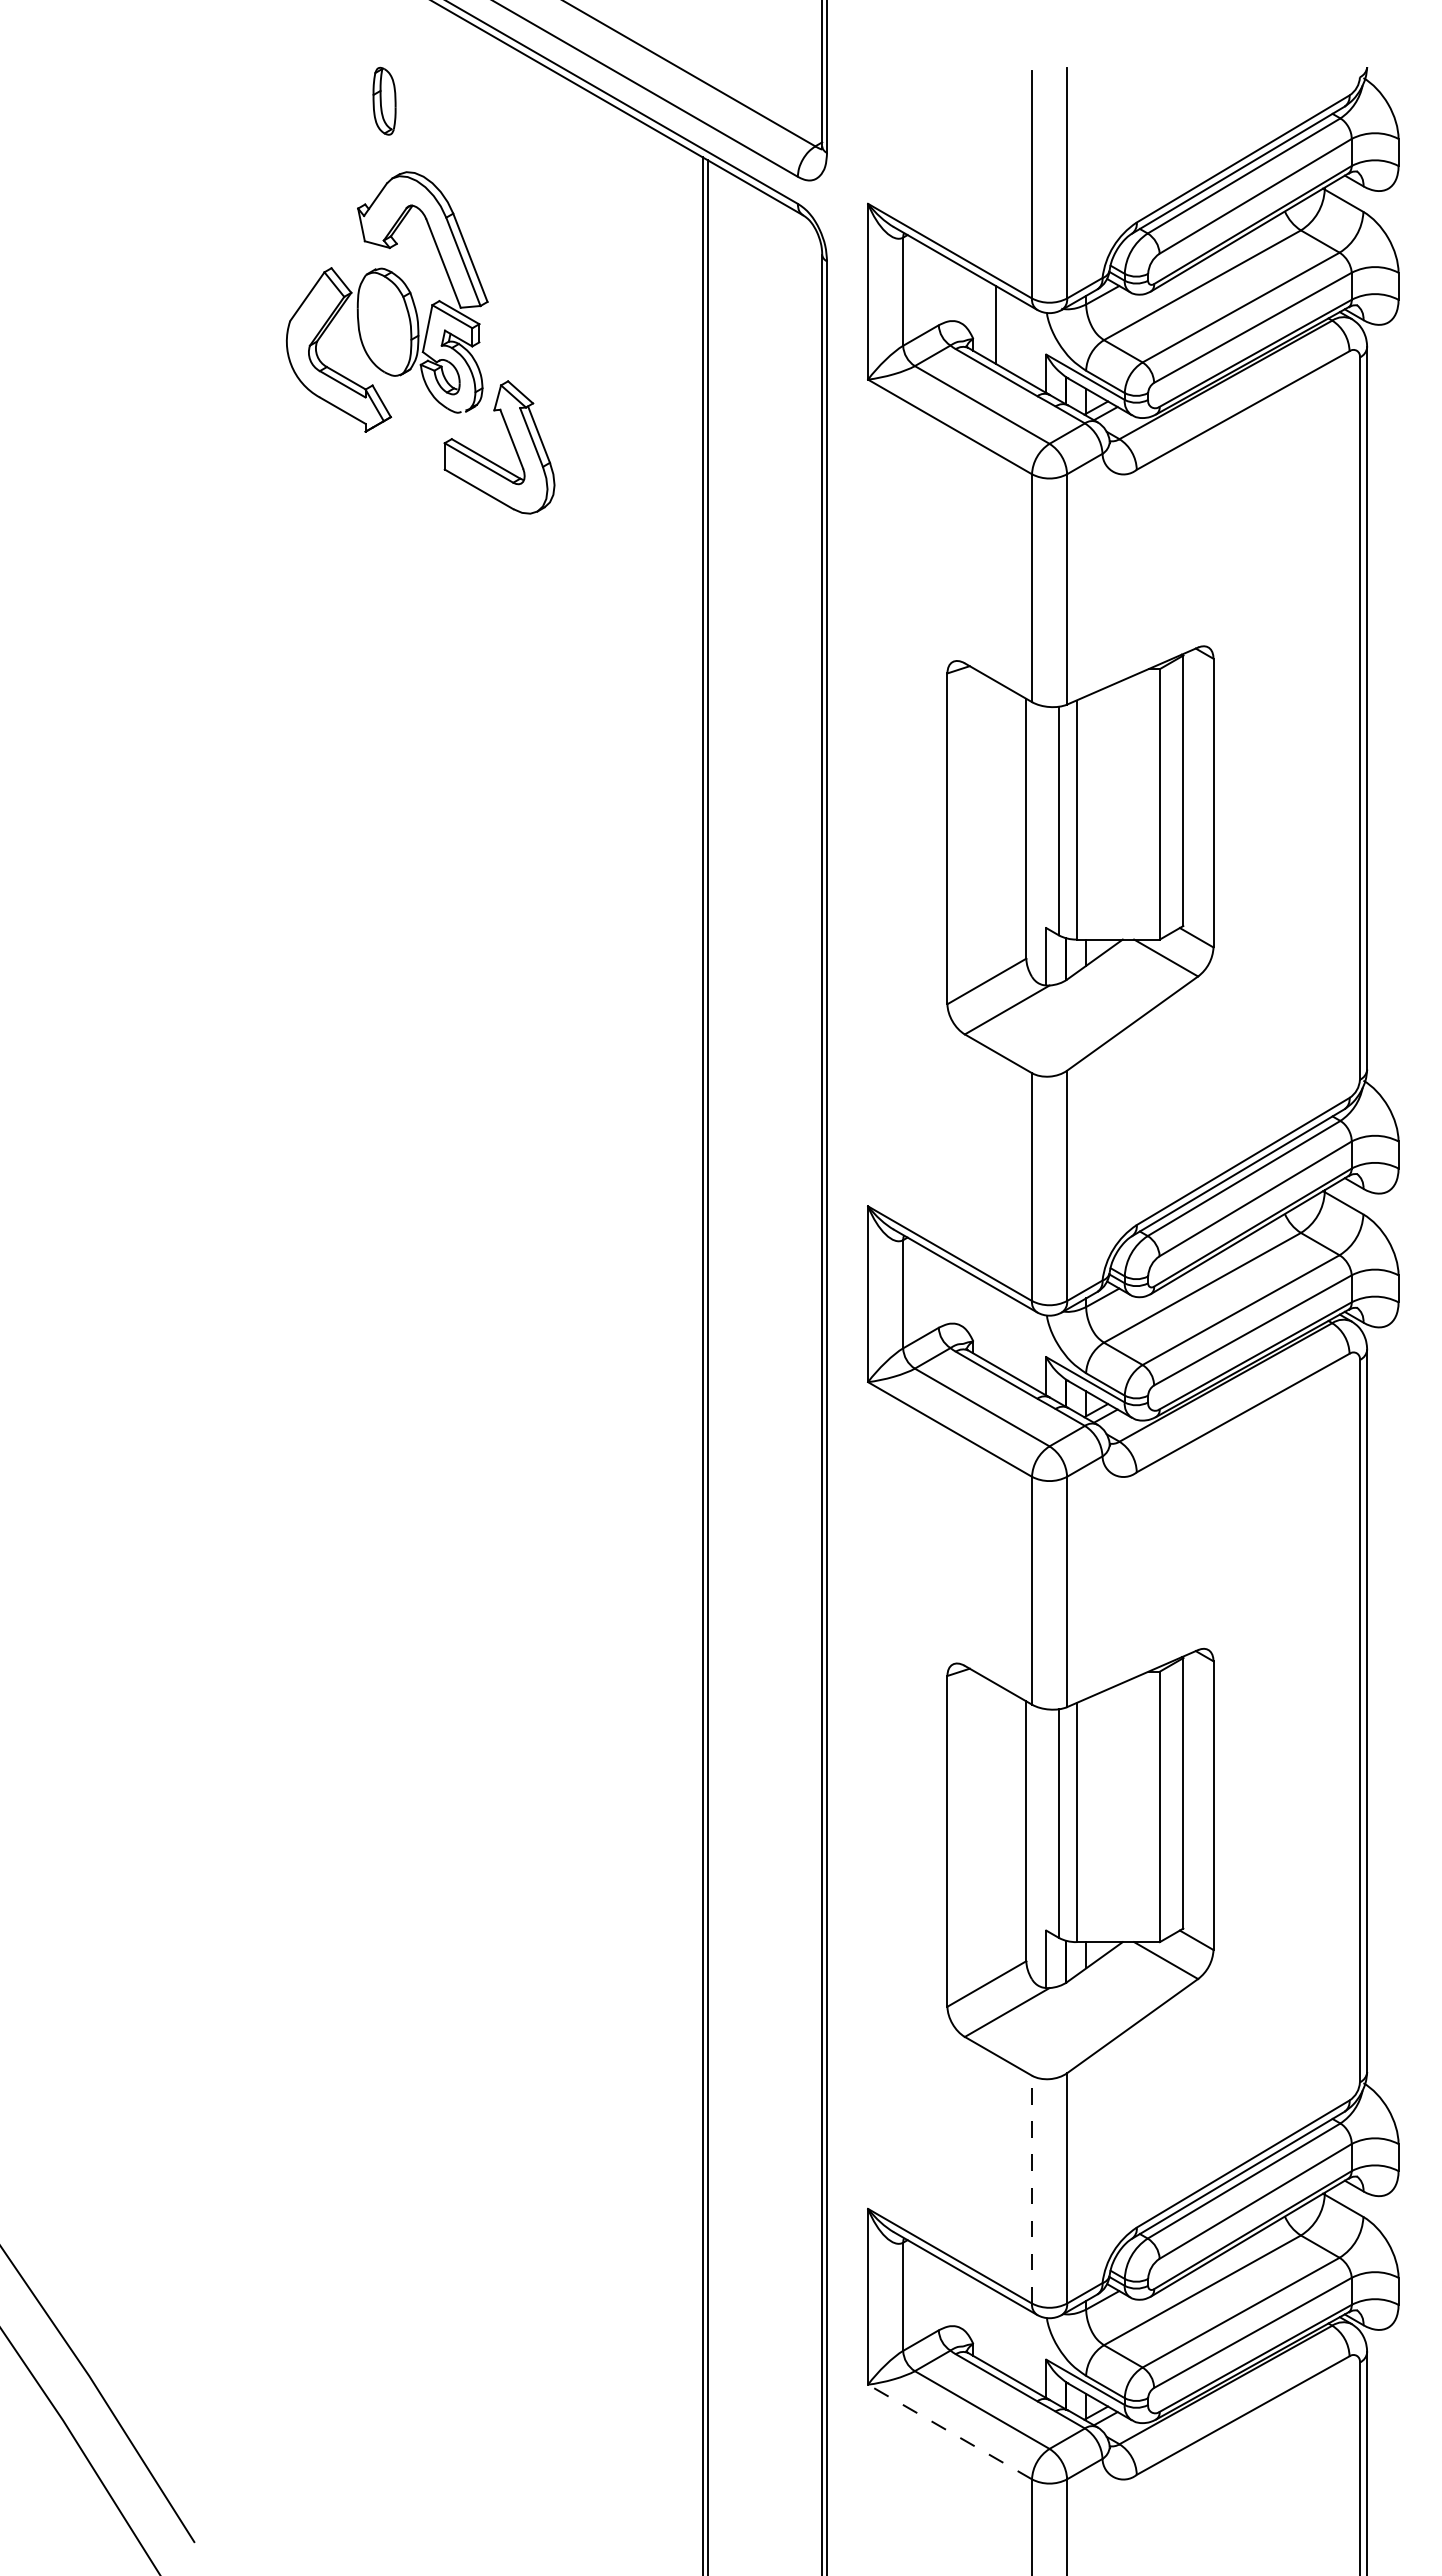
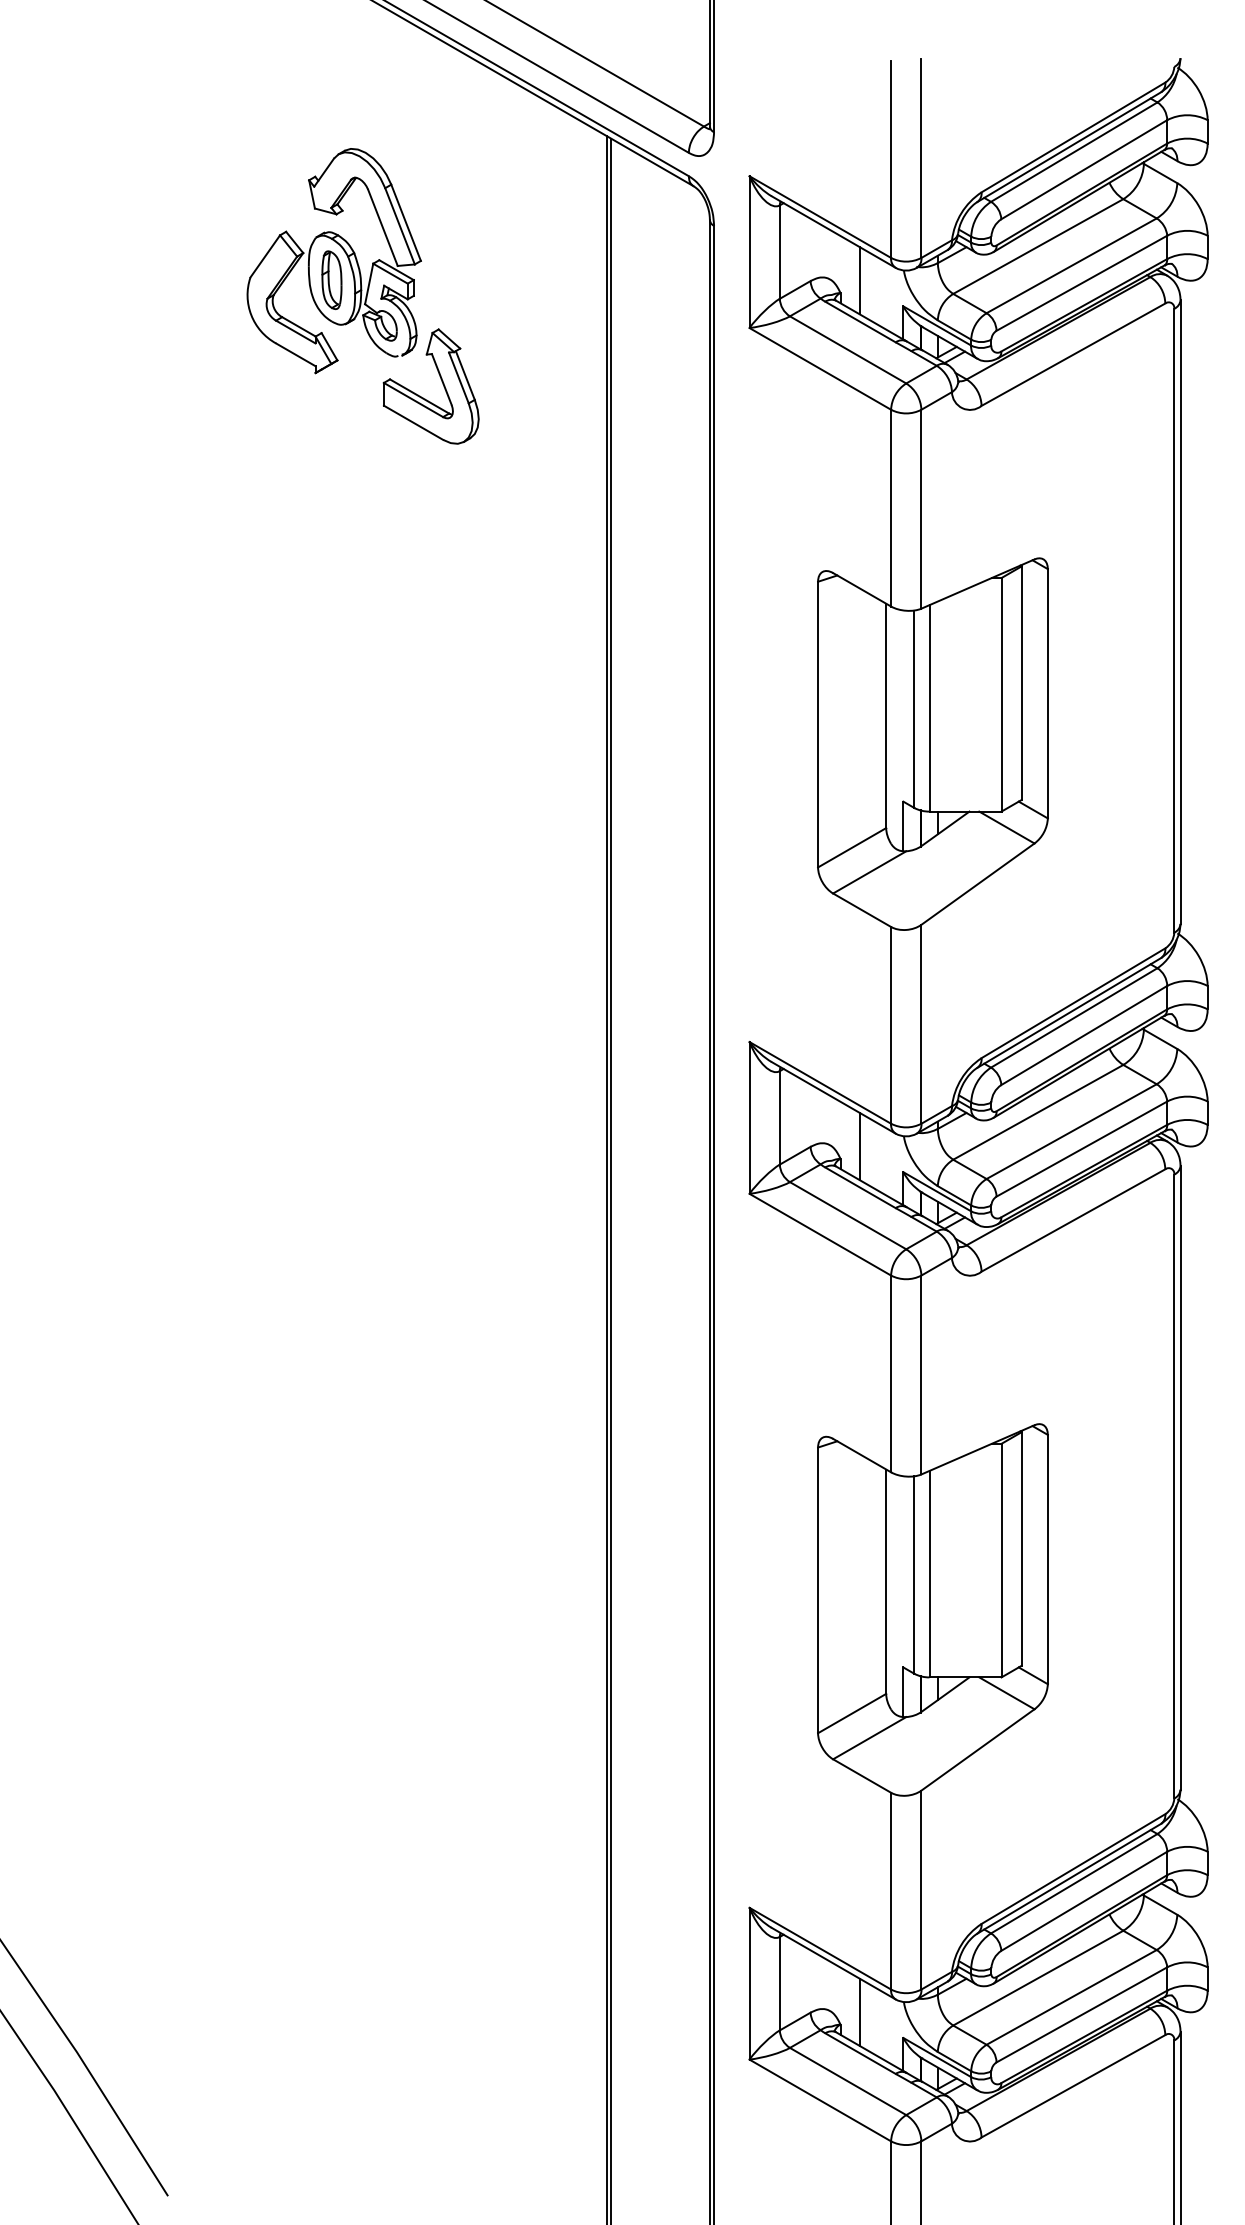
part: (384, 100) -> (331, 279), moved
line: (995, 1327) -> (859, 1146), added
line: (1032, 2189) -> (891, 1891), dashed -> solid
line: (995, 2329) -> (859, 2011), added
line: (950, 2432) -> (820, 2100), dashed -> solid

